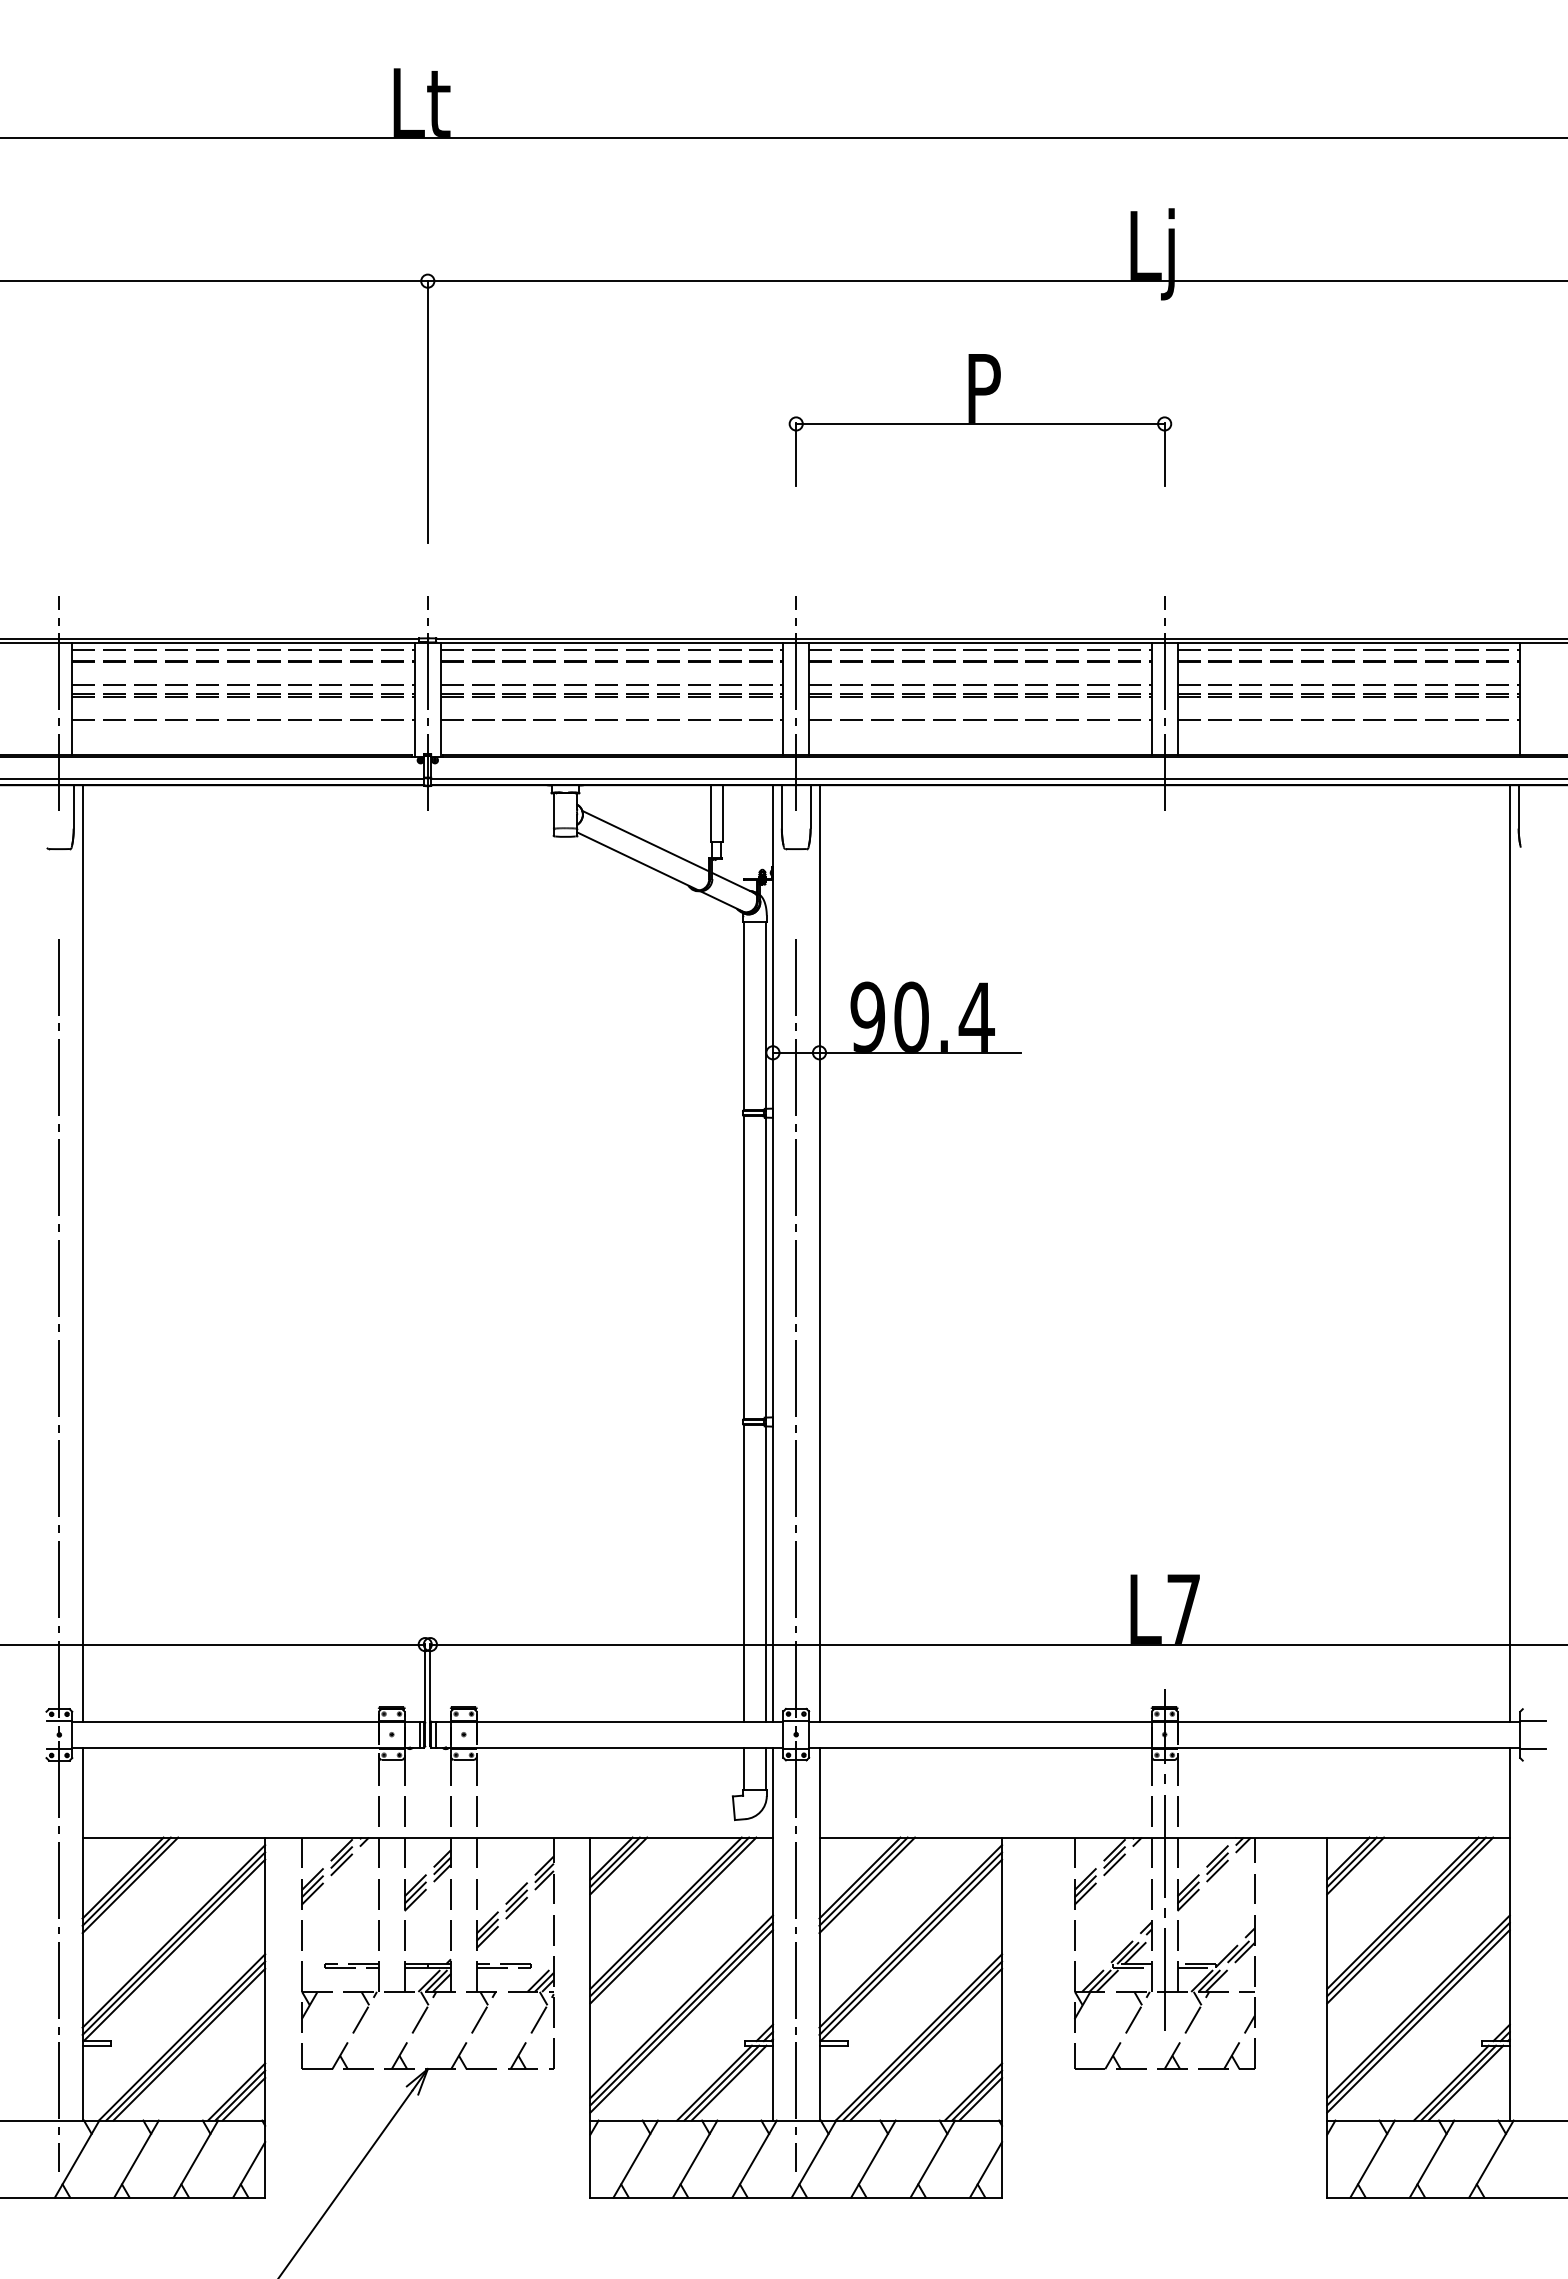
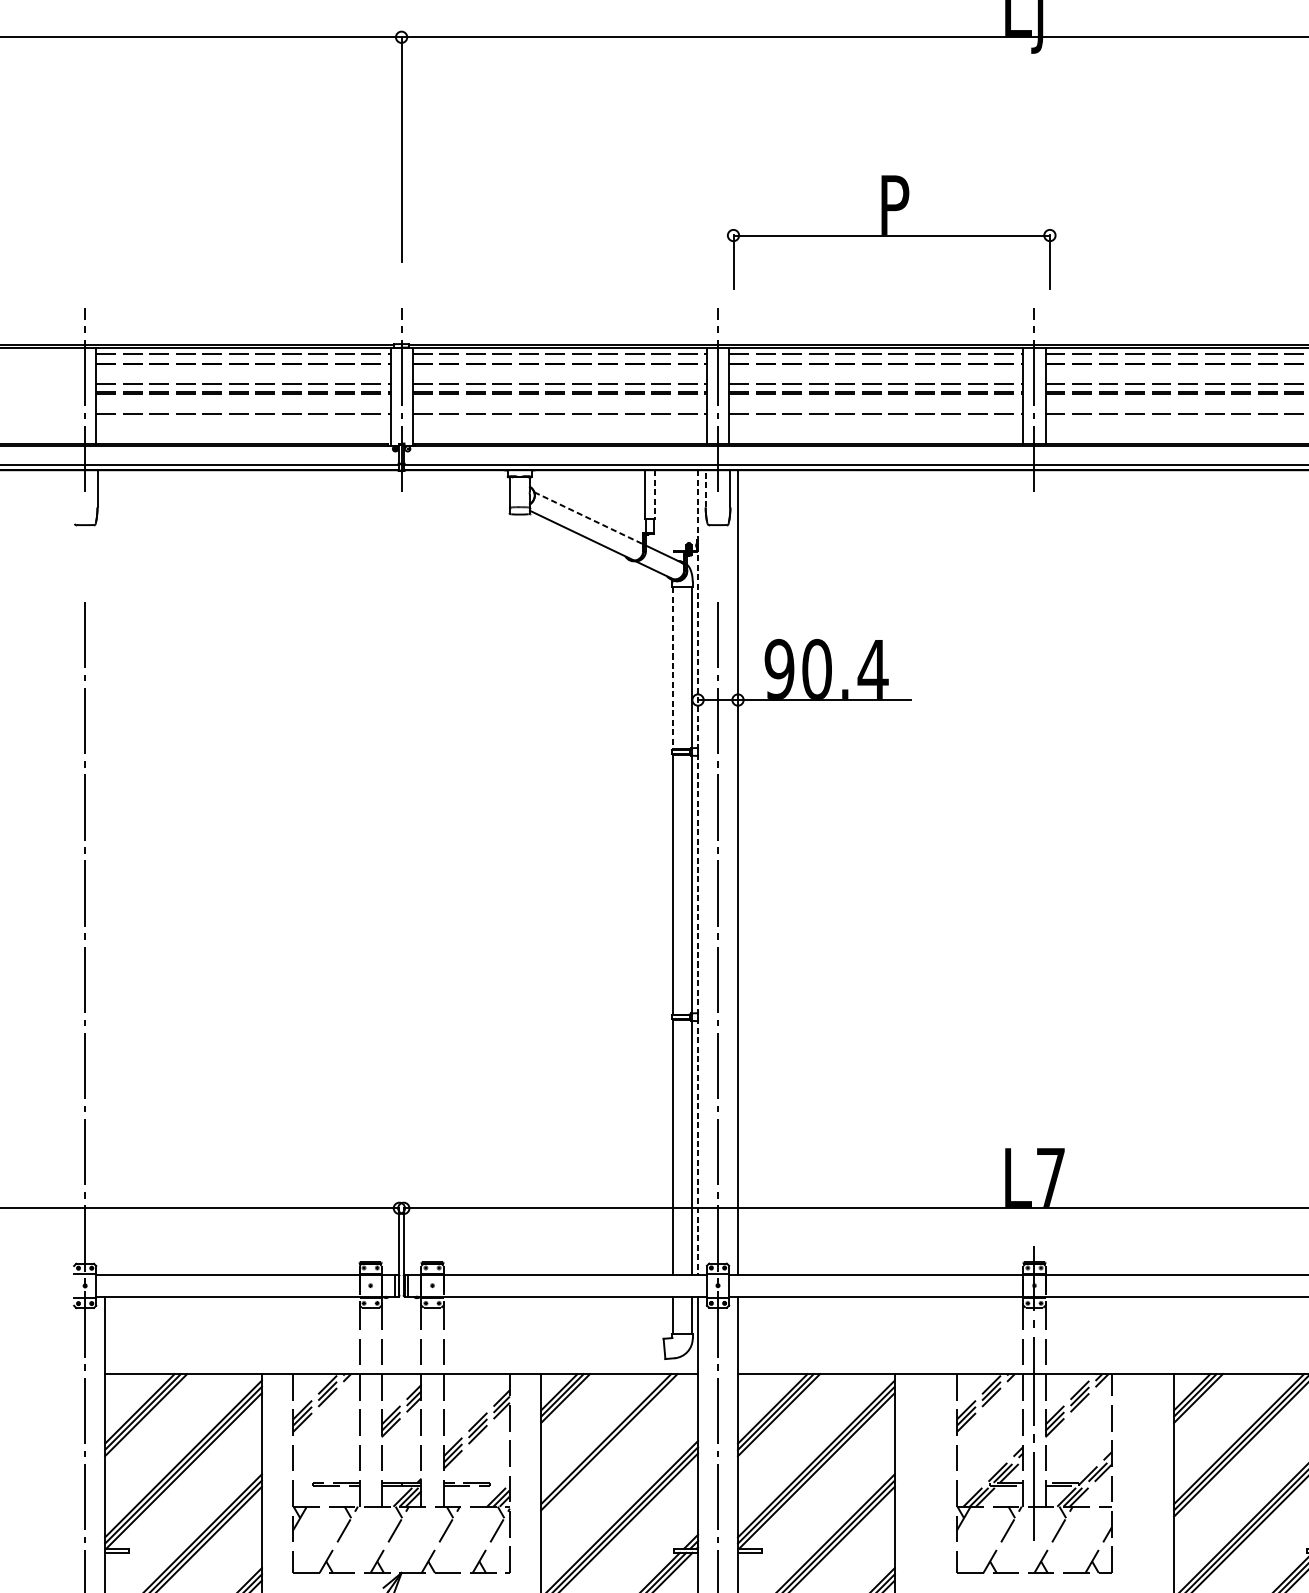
part: (980, 420) -> (891, 232), moved
line: (781, 806) -> (705, 488), solid -> dashed
line: (723, 813) -> (655, 494), solid -> dashed
line: (646, 841) -> (589, 518), solid -> dashed
line: (744, 1016) -> (673, 668), solid -> dashed
line: (82, 1253) -> (105, 872), removed
line: (772, 1253) -> (697, 872), solid -> dashed
line: (673, 1920) -> (612, 1445), removed

